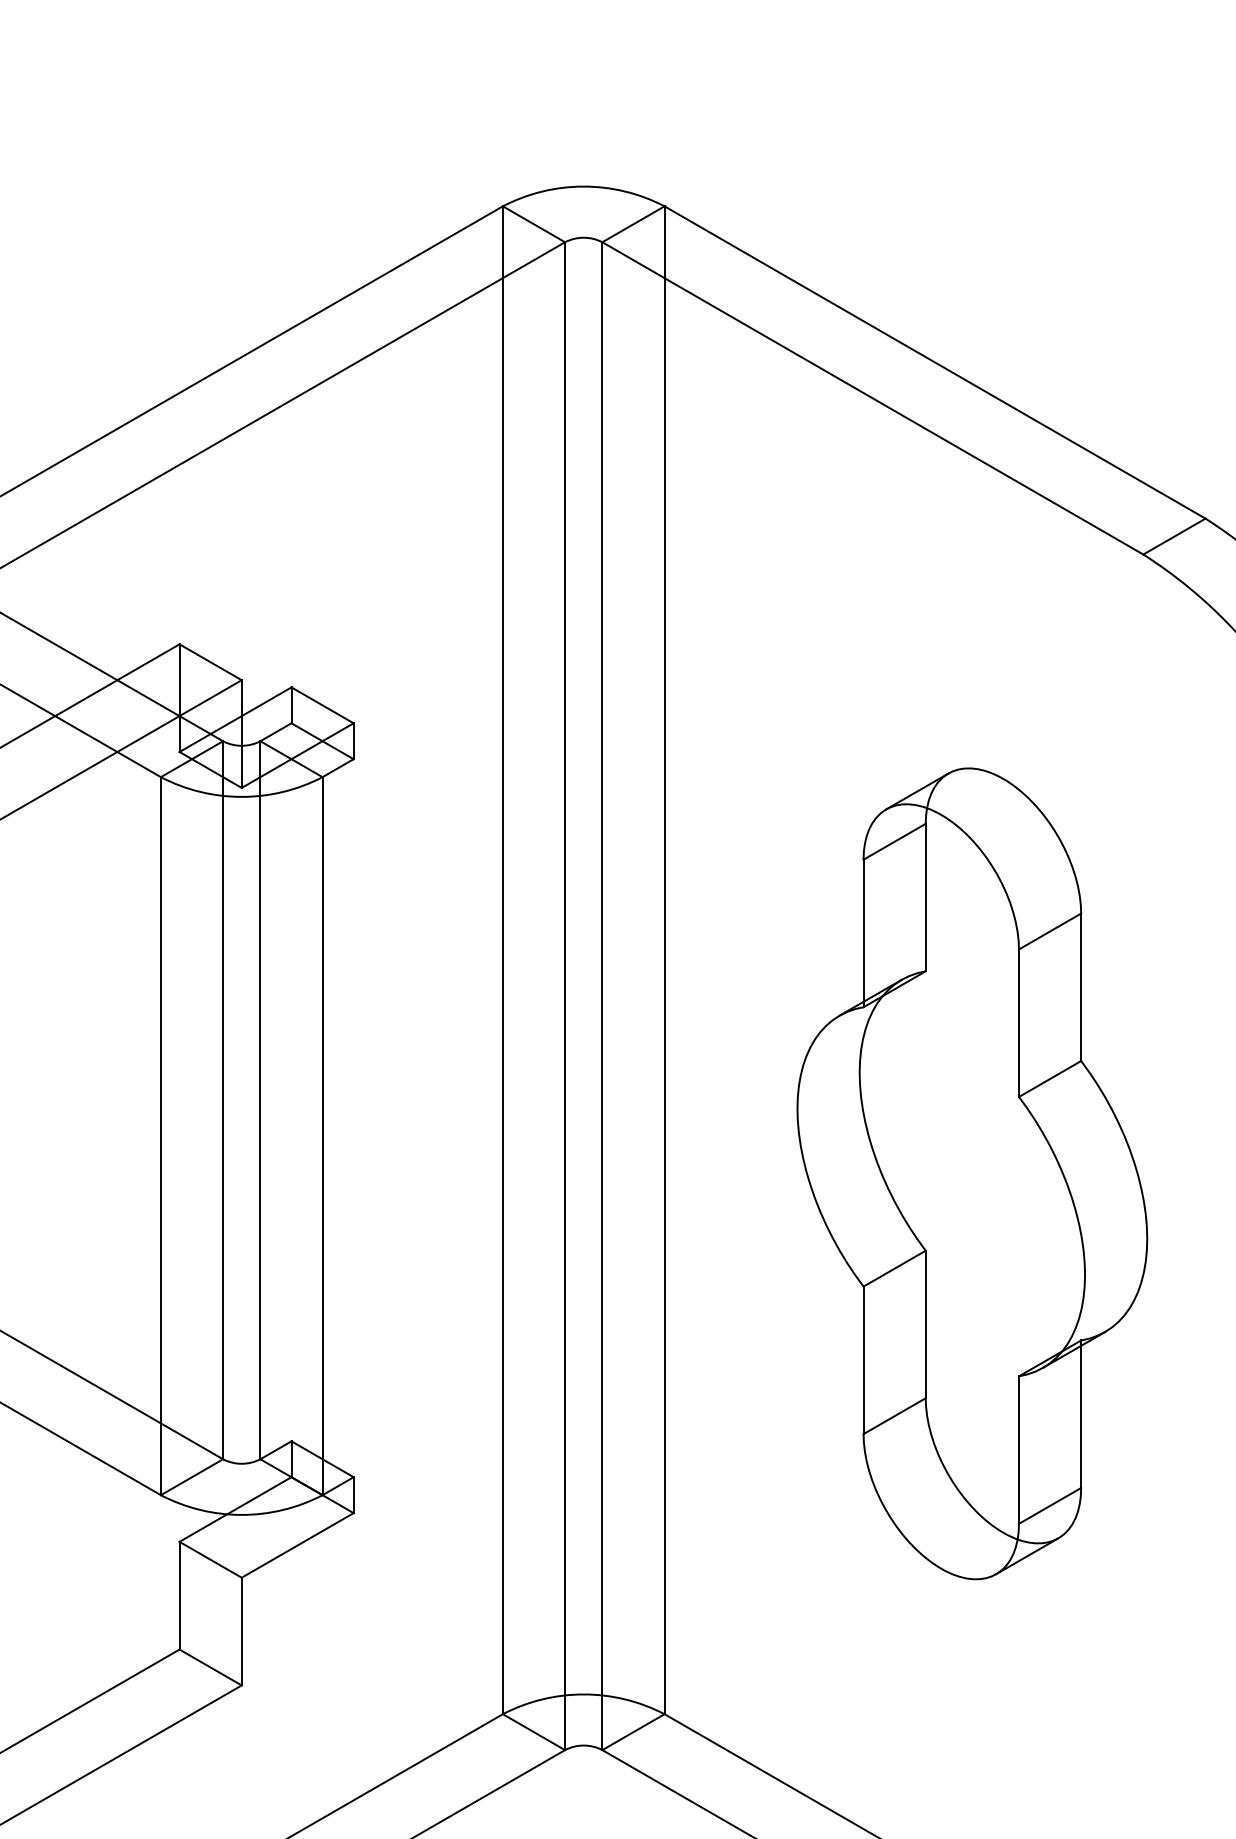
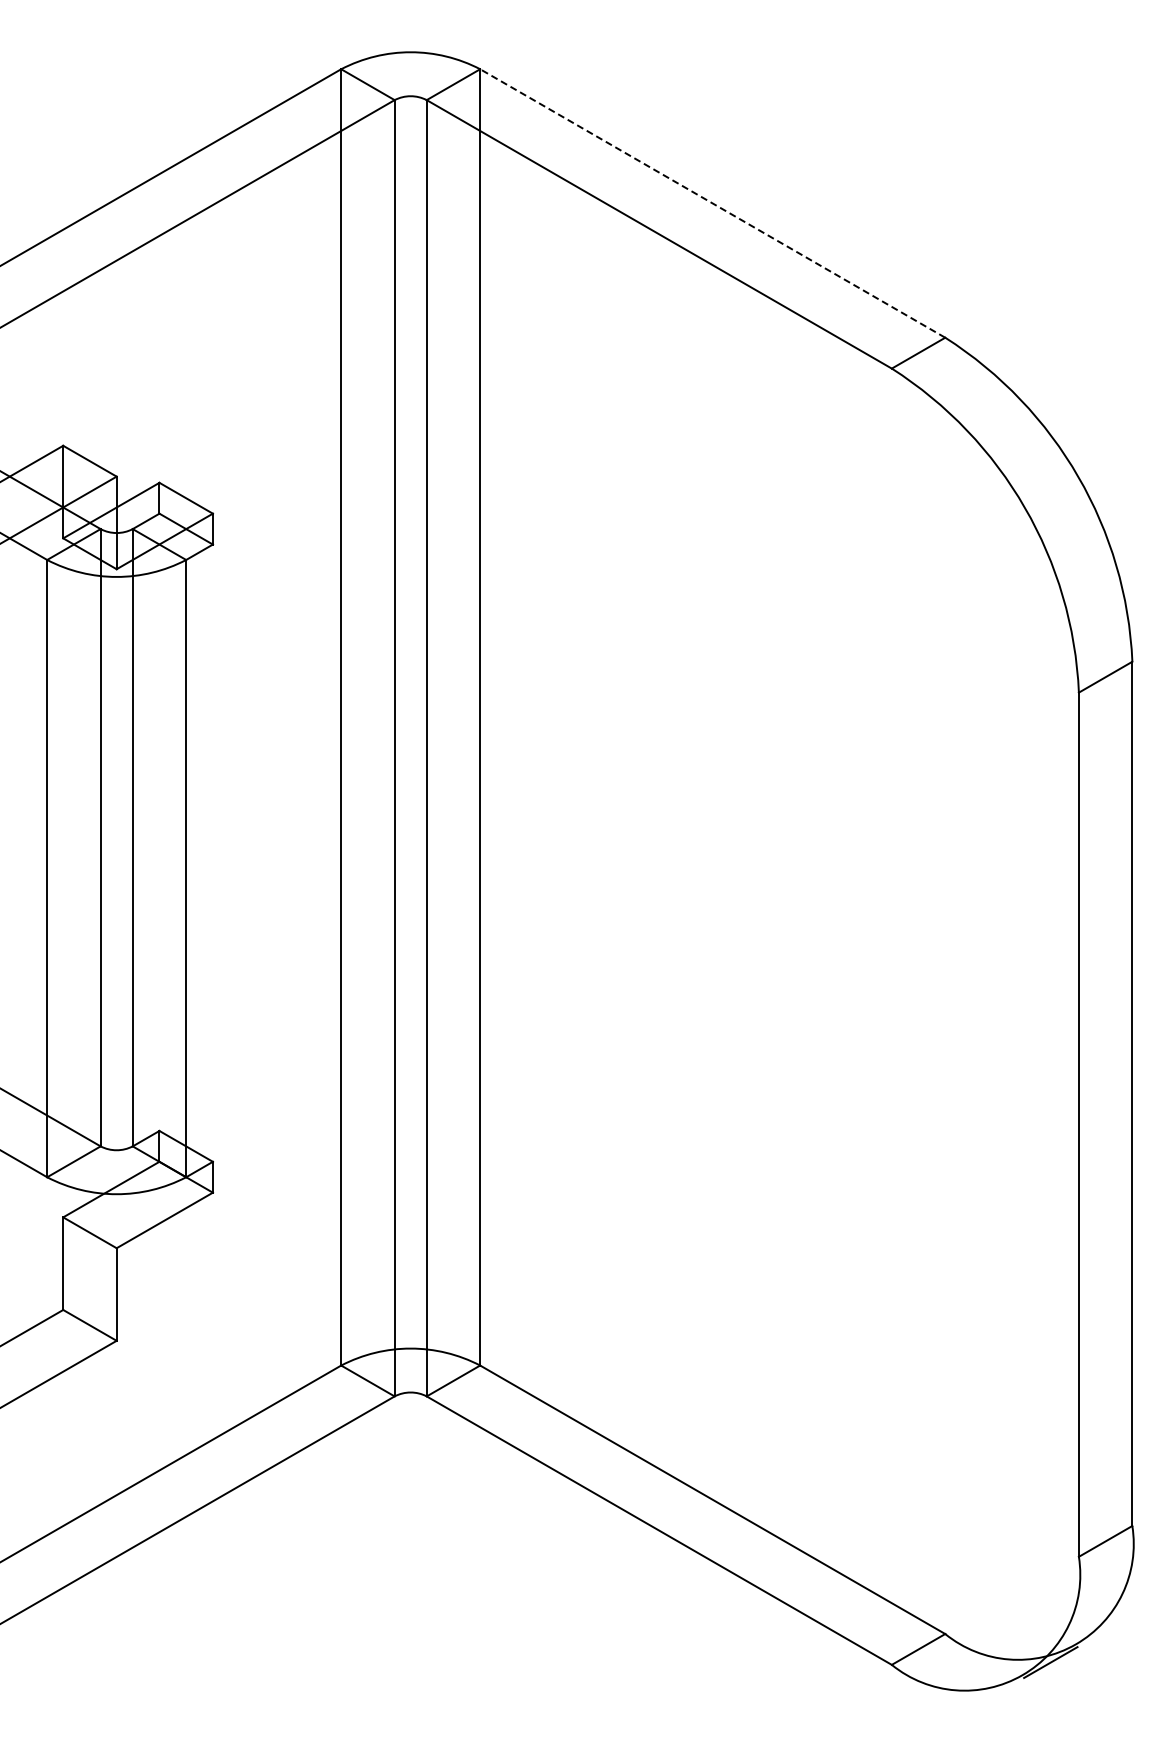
line: (934, 362) -> (712, 203), solid -> dashed
part: (971, 1173) -> (744, 900), removed

